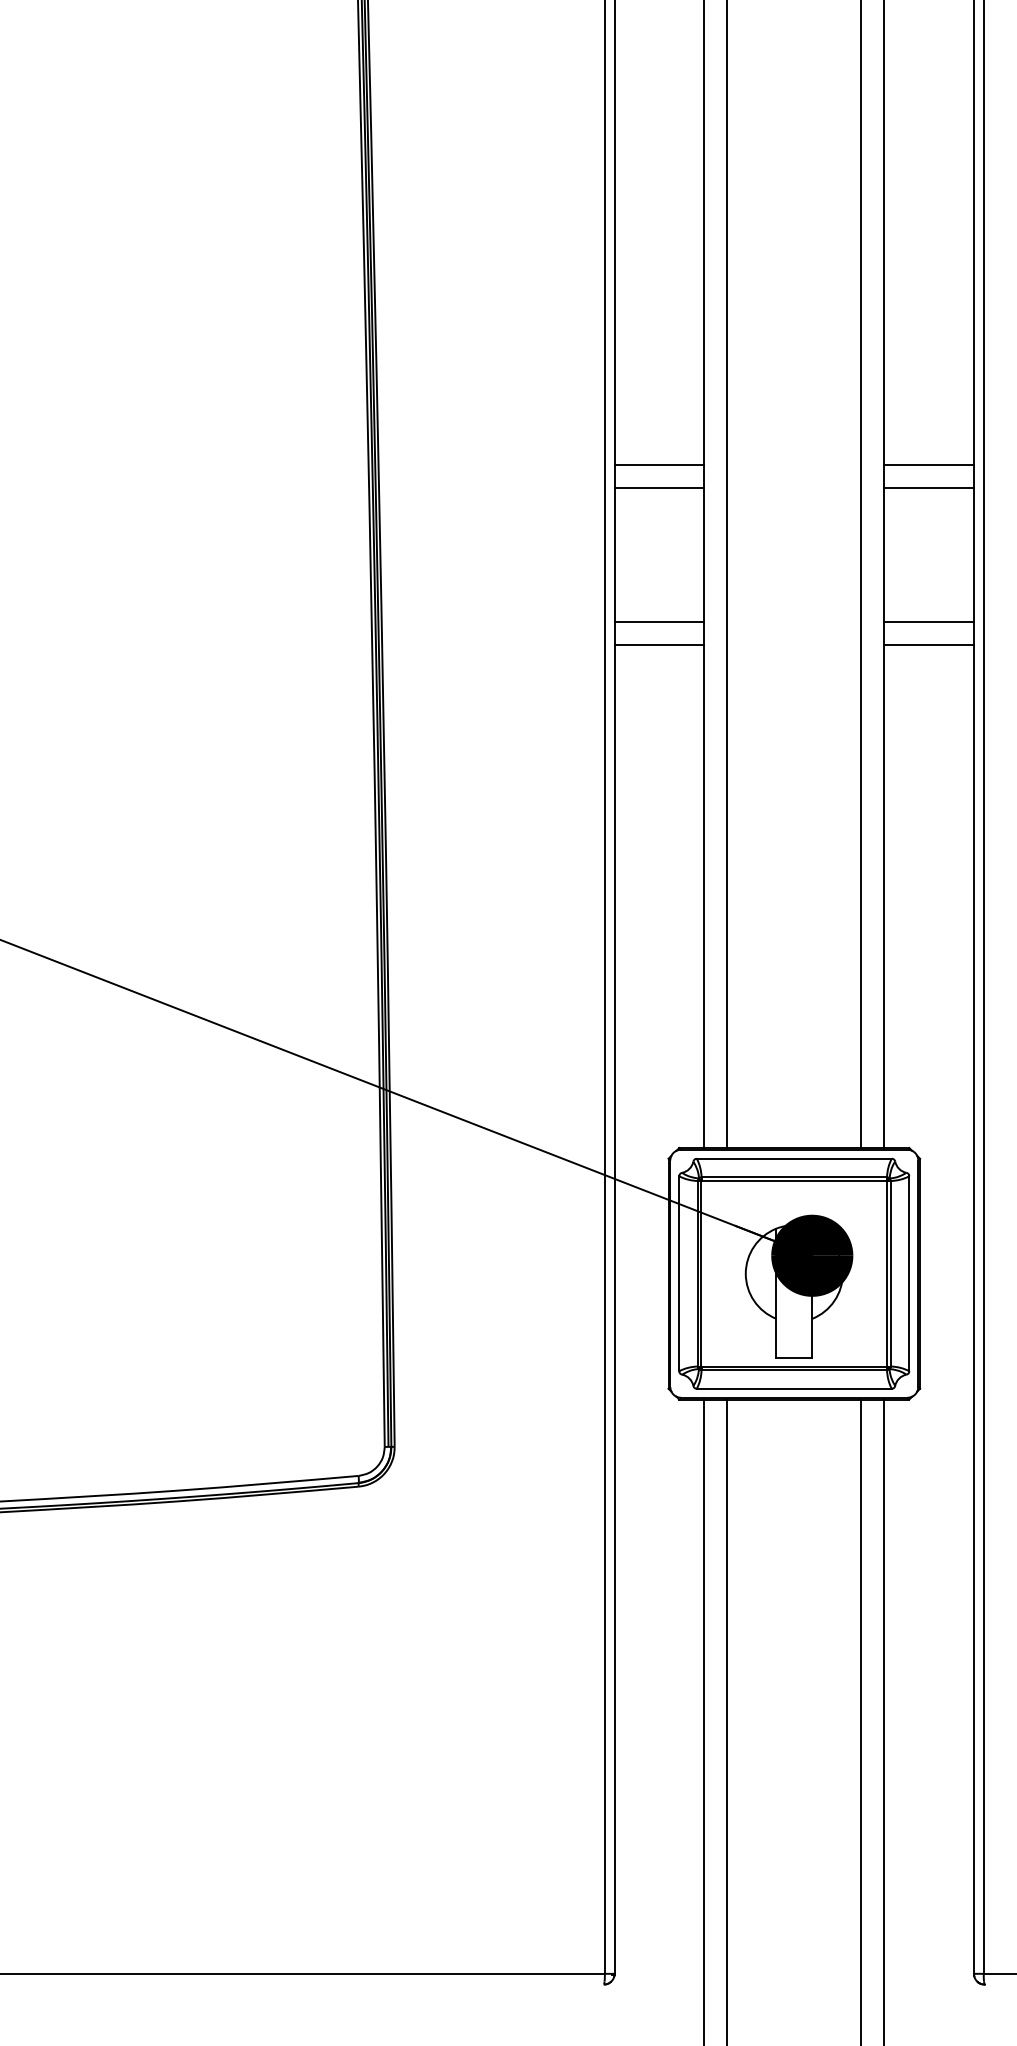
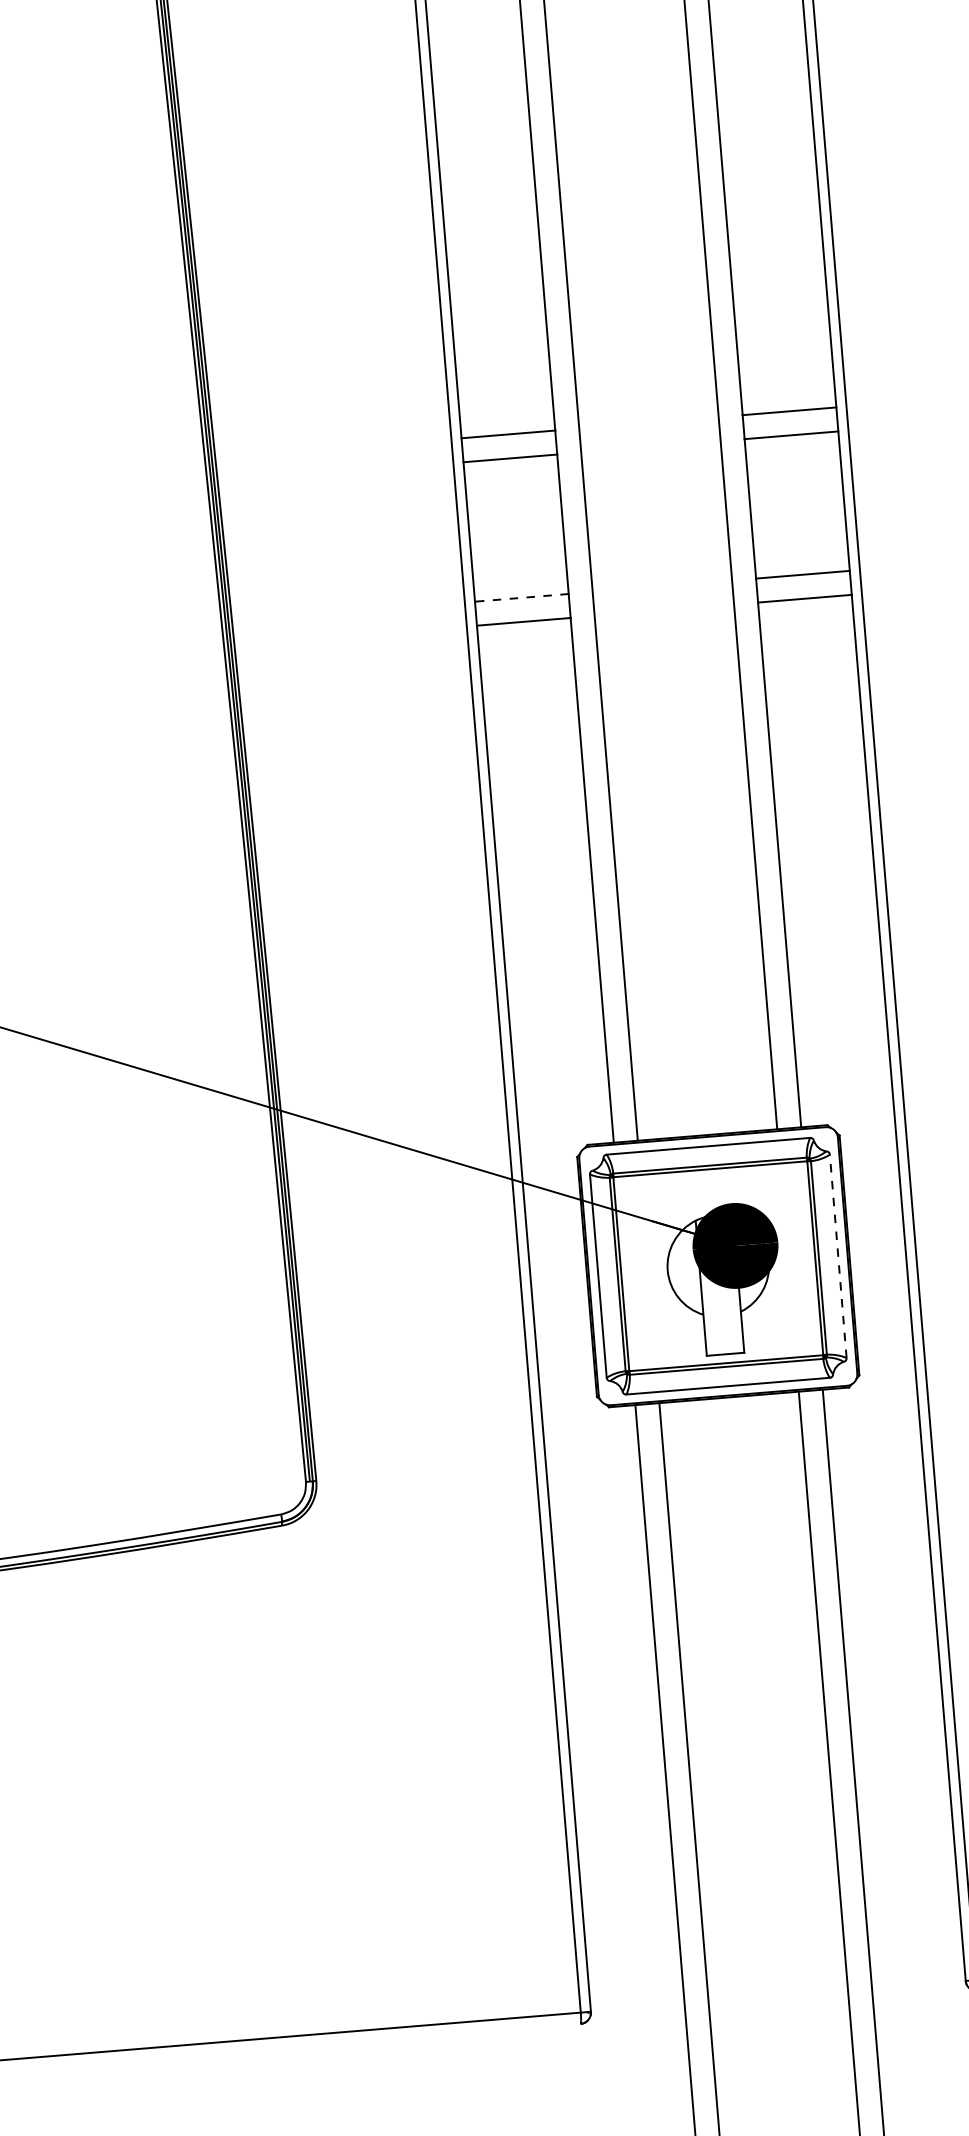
line: (659, 621) -> (521, 597), solid -> dashed
line: (909, 1273) -> (838, 1256), solid -> dashed

